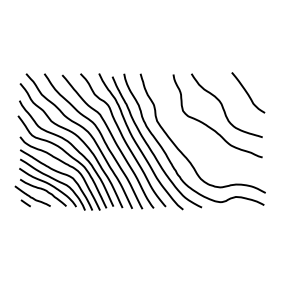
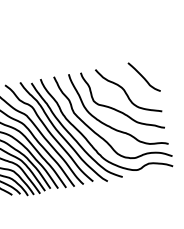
curve: (195, 142) -> (108, 125), added

